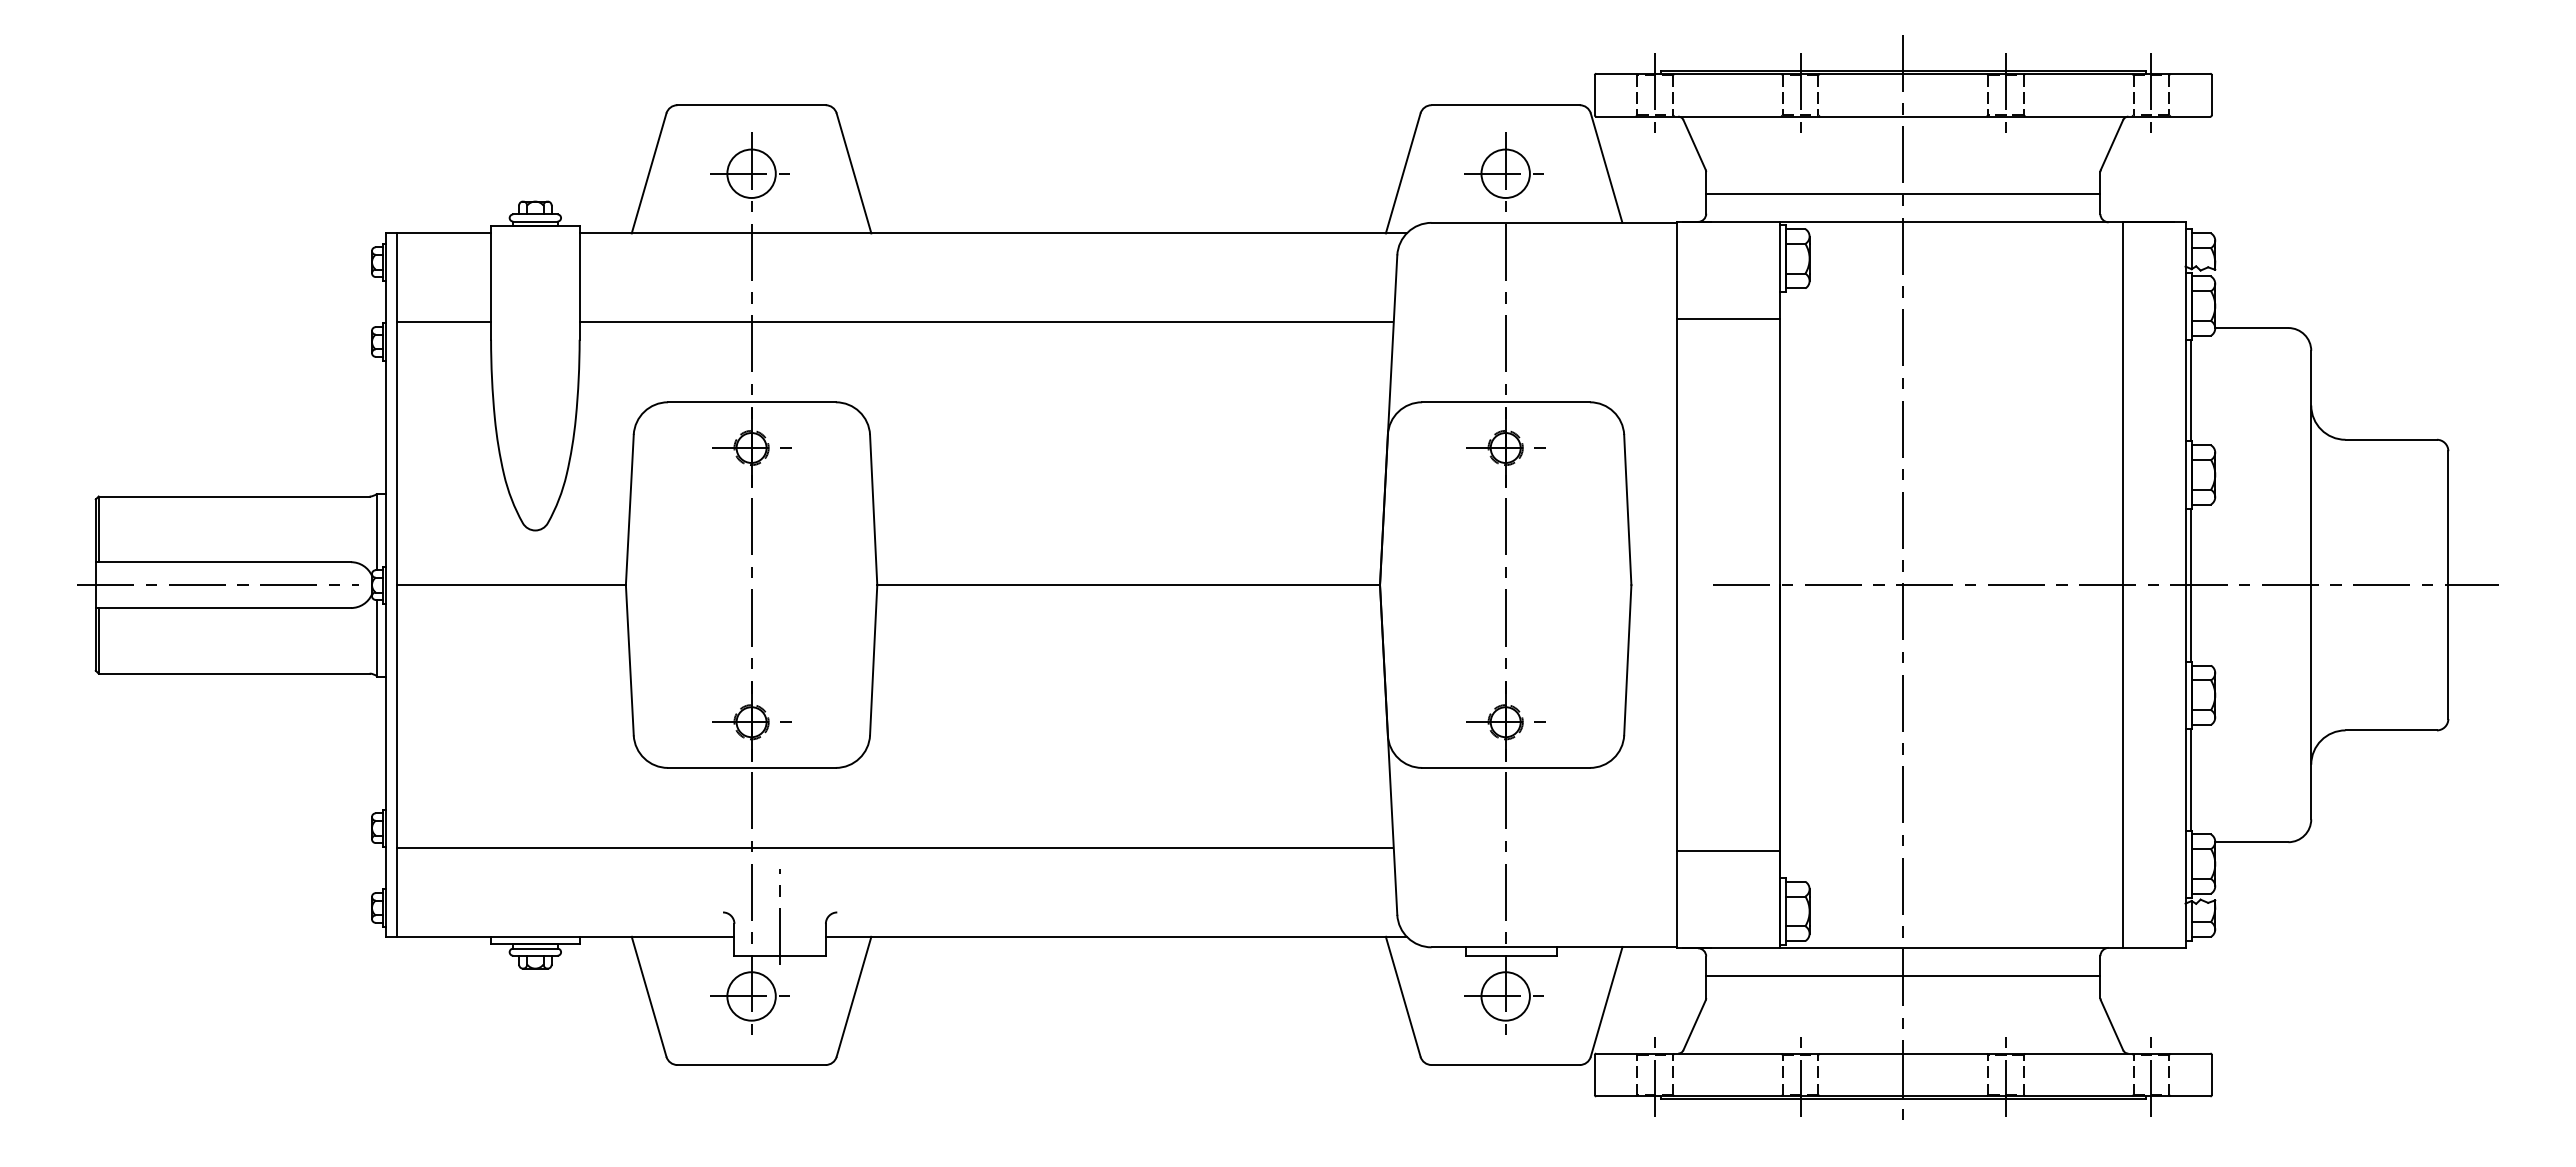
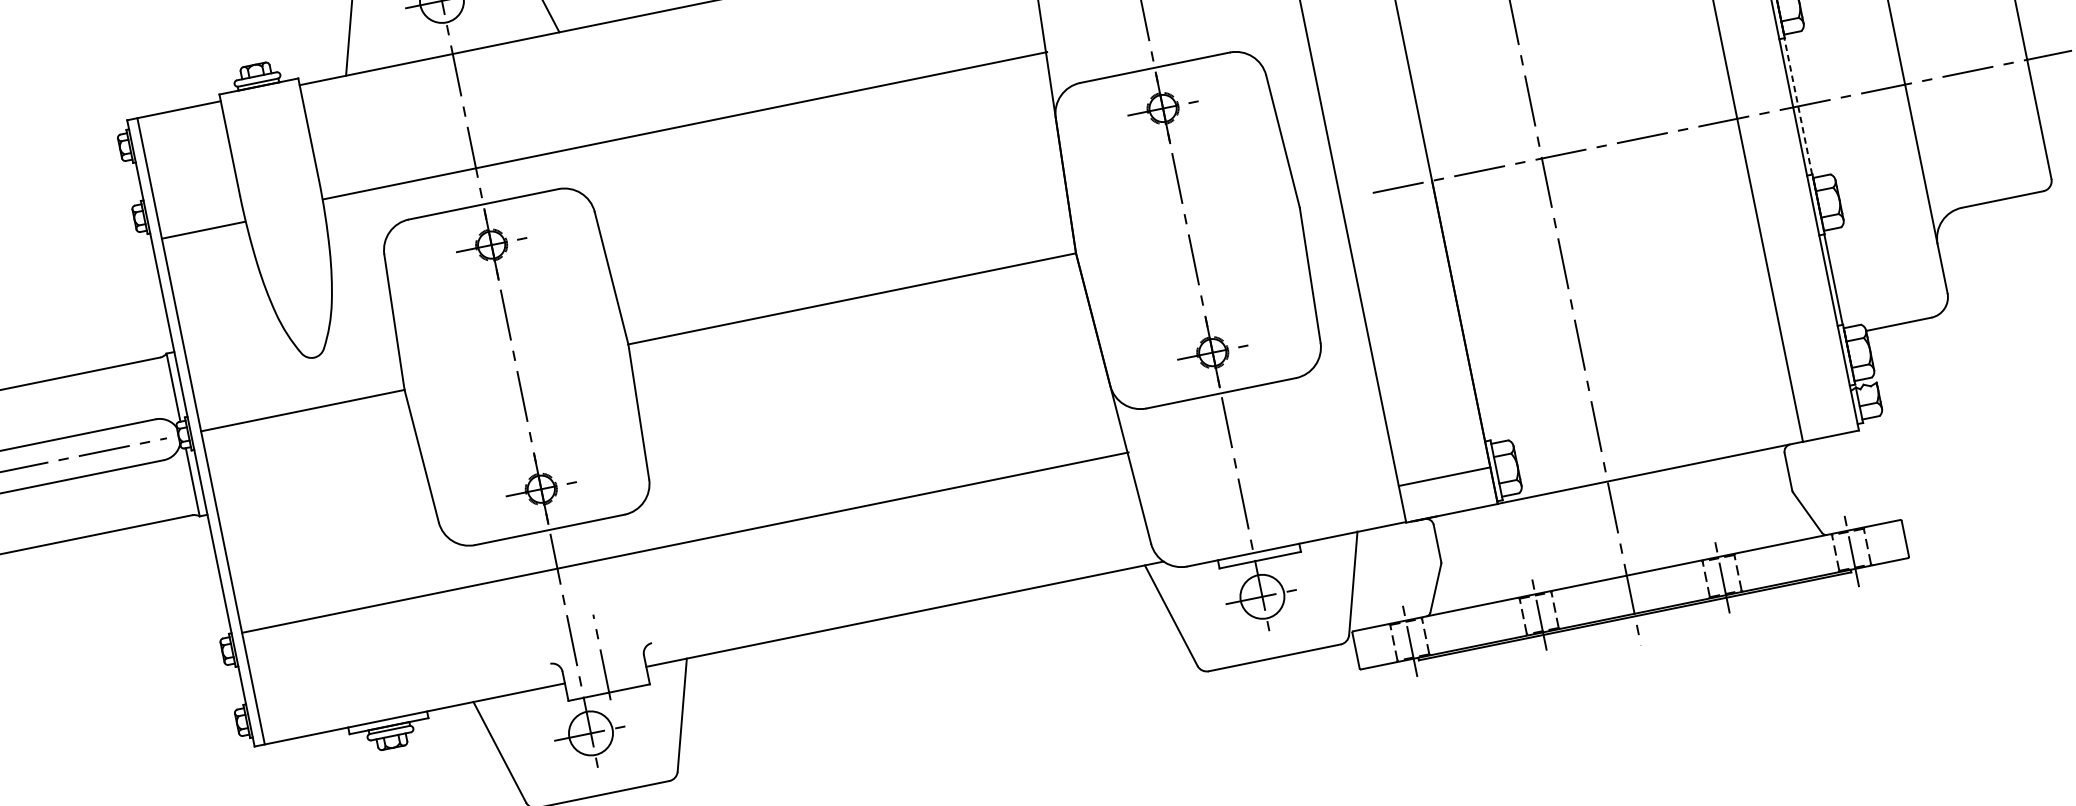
line: (444, 321) -> (203, 229), moved
line: (986, 321) -> (685, 125), moved
line: (2191, 585) -> (1798, 106), solid -> dashed
line: (895, 848) -> (685, 542), moved
line: (1728, 850) -> (1444, 476), moved
line: (1903, 976) -> (1612, 506), removed

